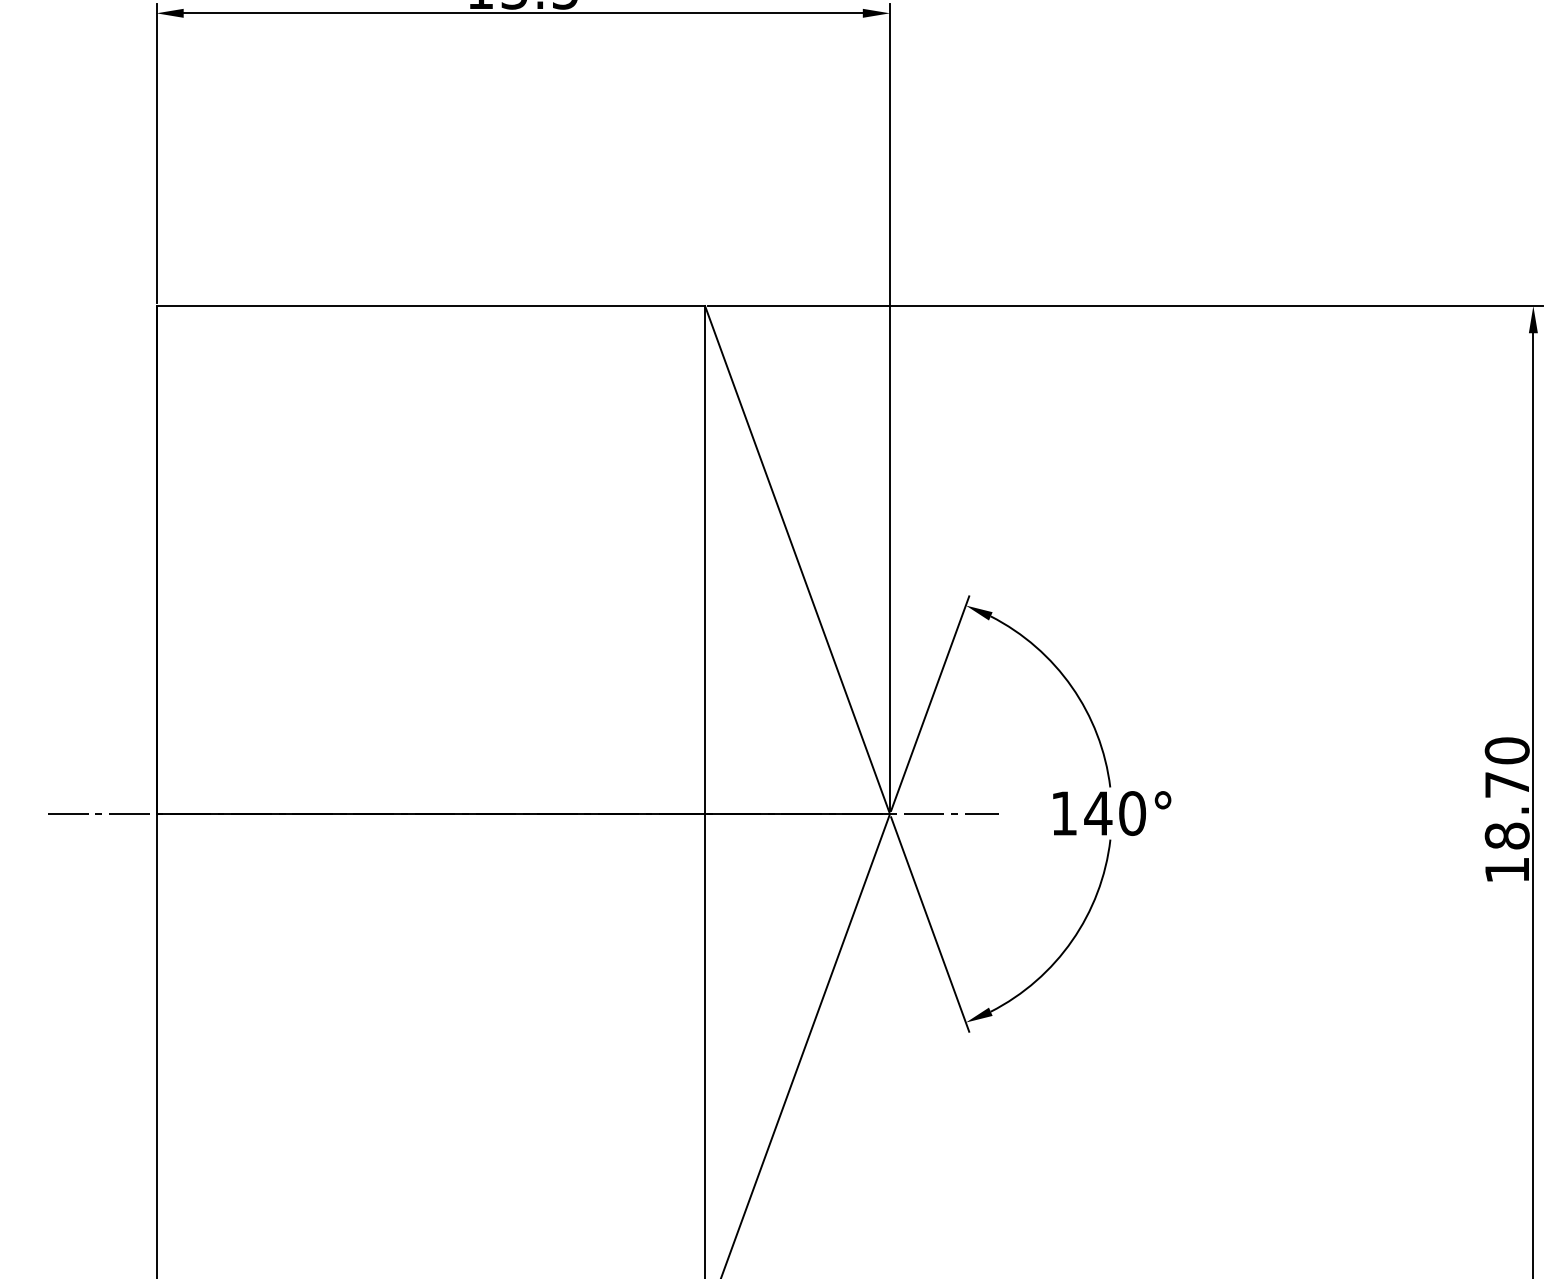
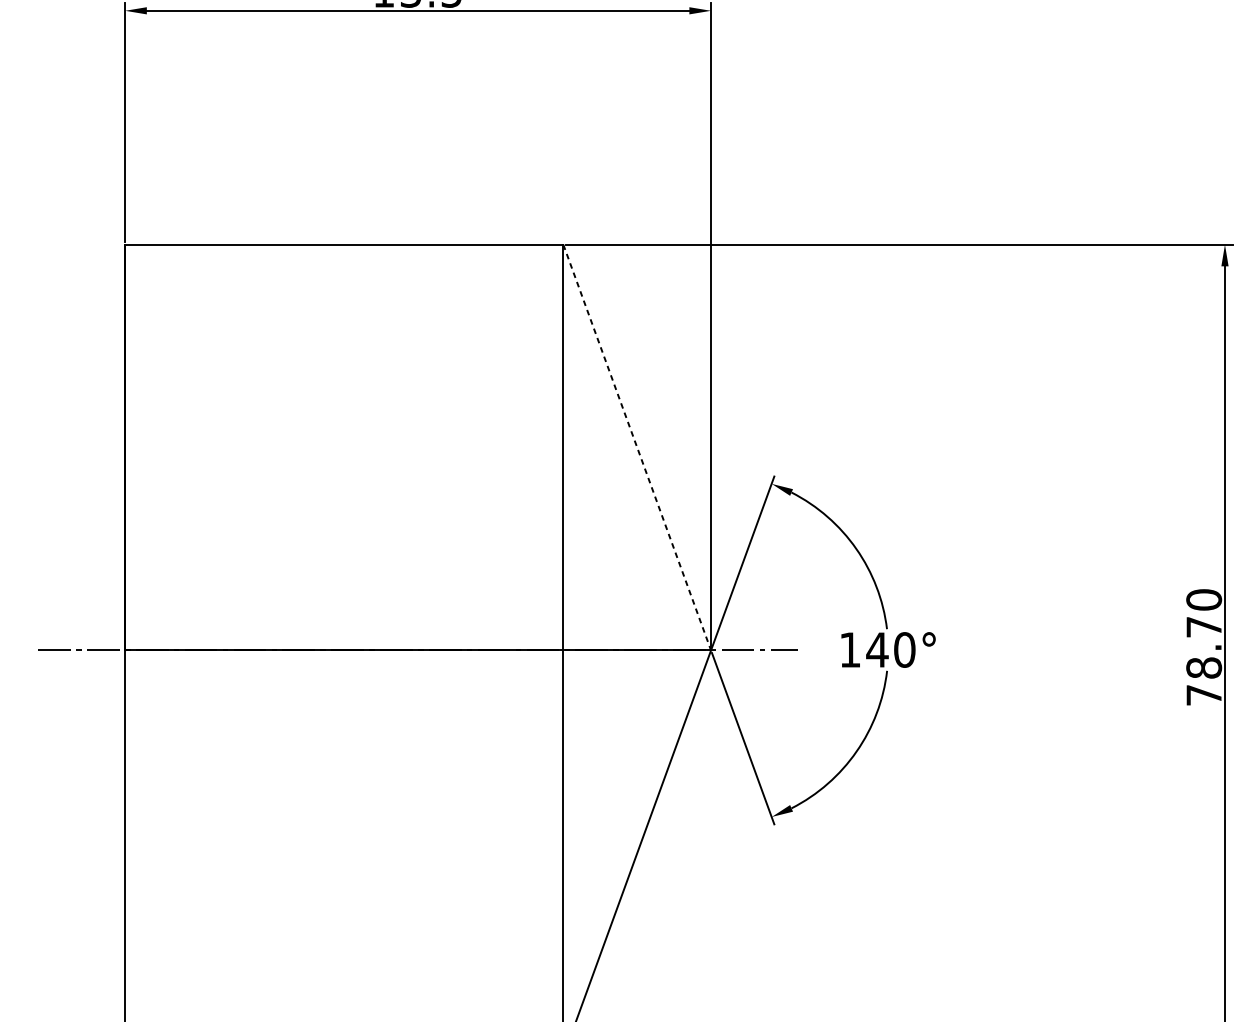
line: (797, 560) -> (637, 447), solid -> dashed
text: (1506, 869) -> (1203, 694), 18.70 -> 78.70

